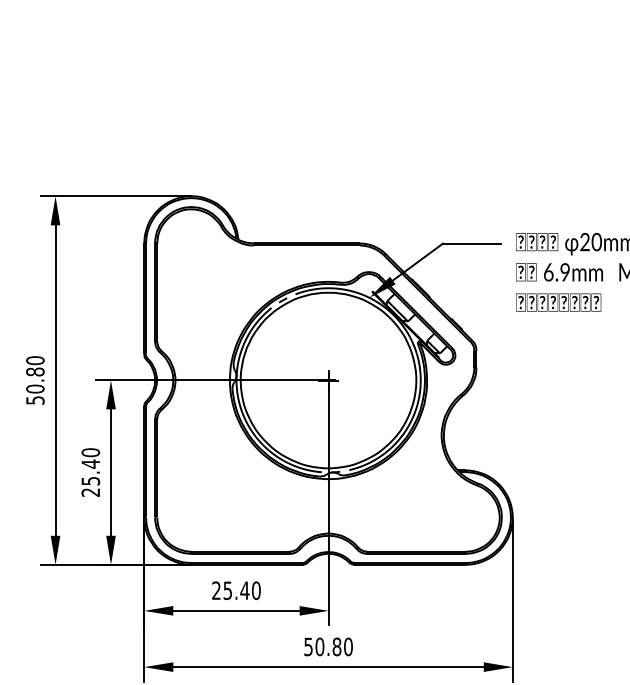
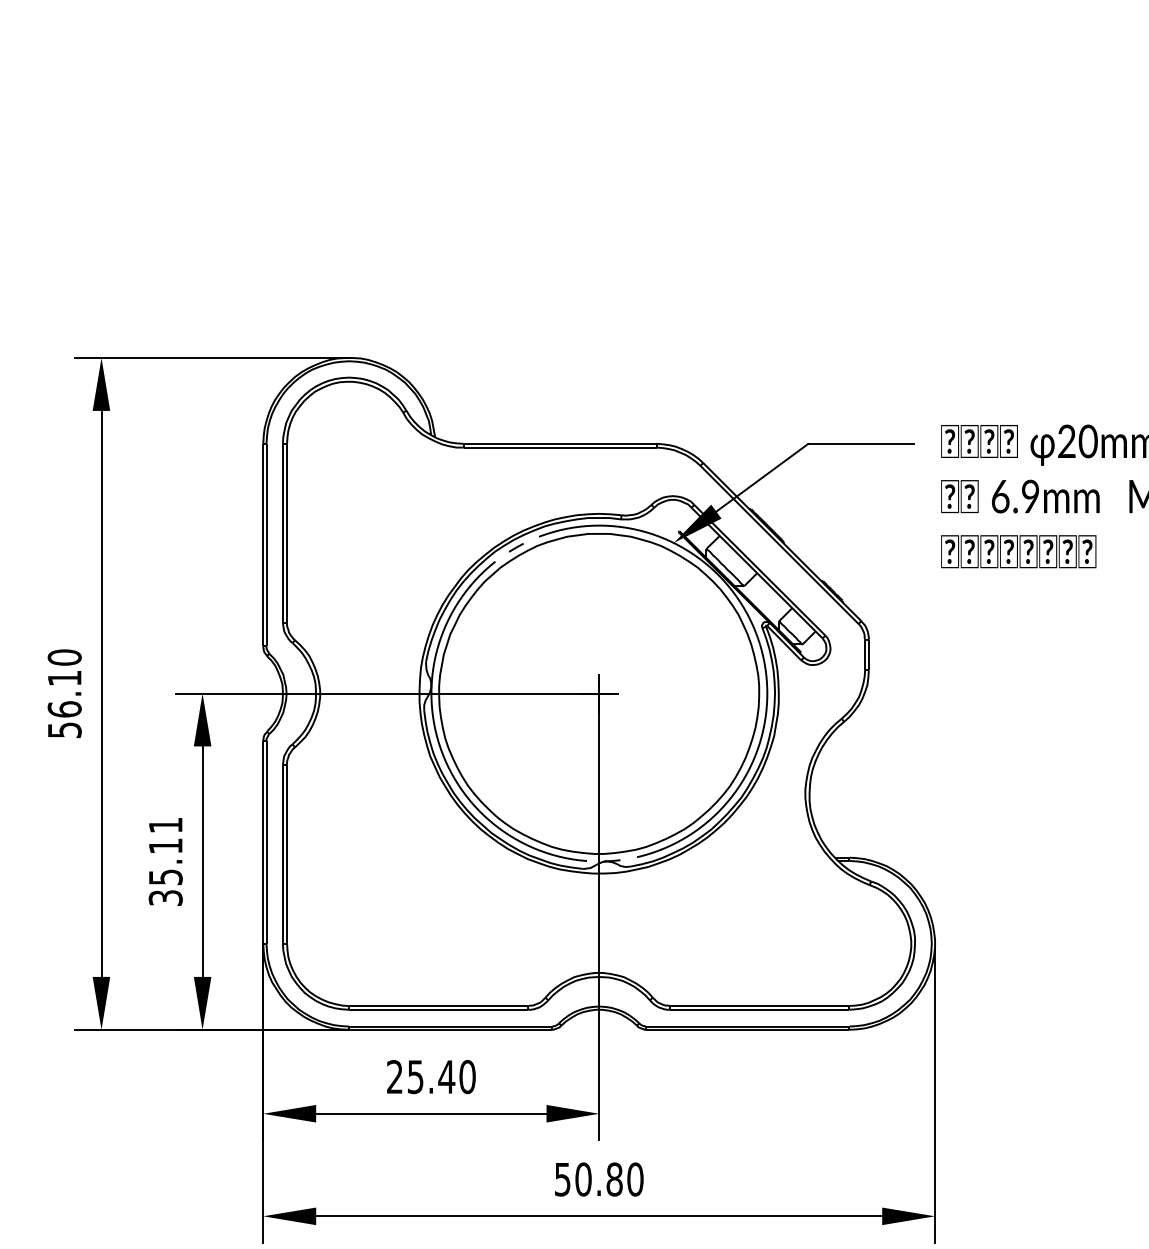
text: (35, 380) -> (64, 693), 50.80 -> 56.10
text: (90, 472) -> (165, 861), 25.40 -> 35.11

